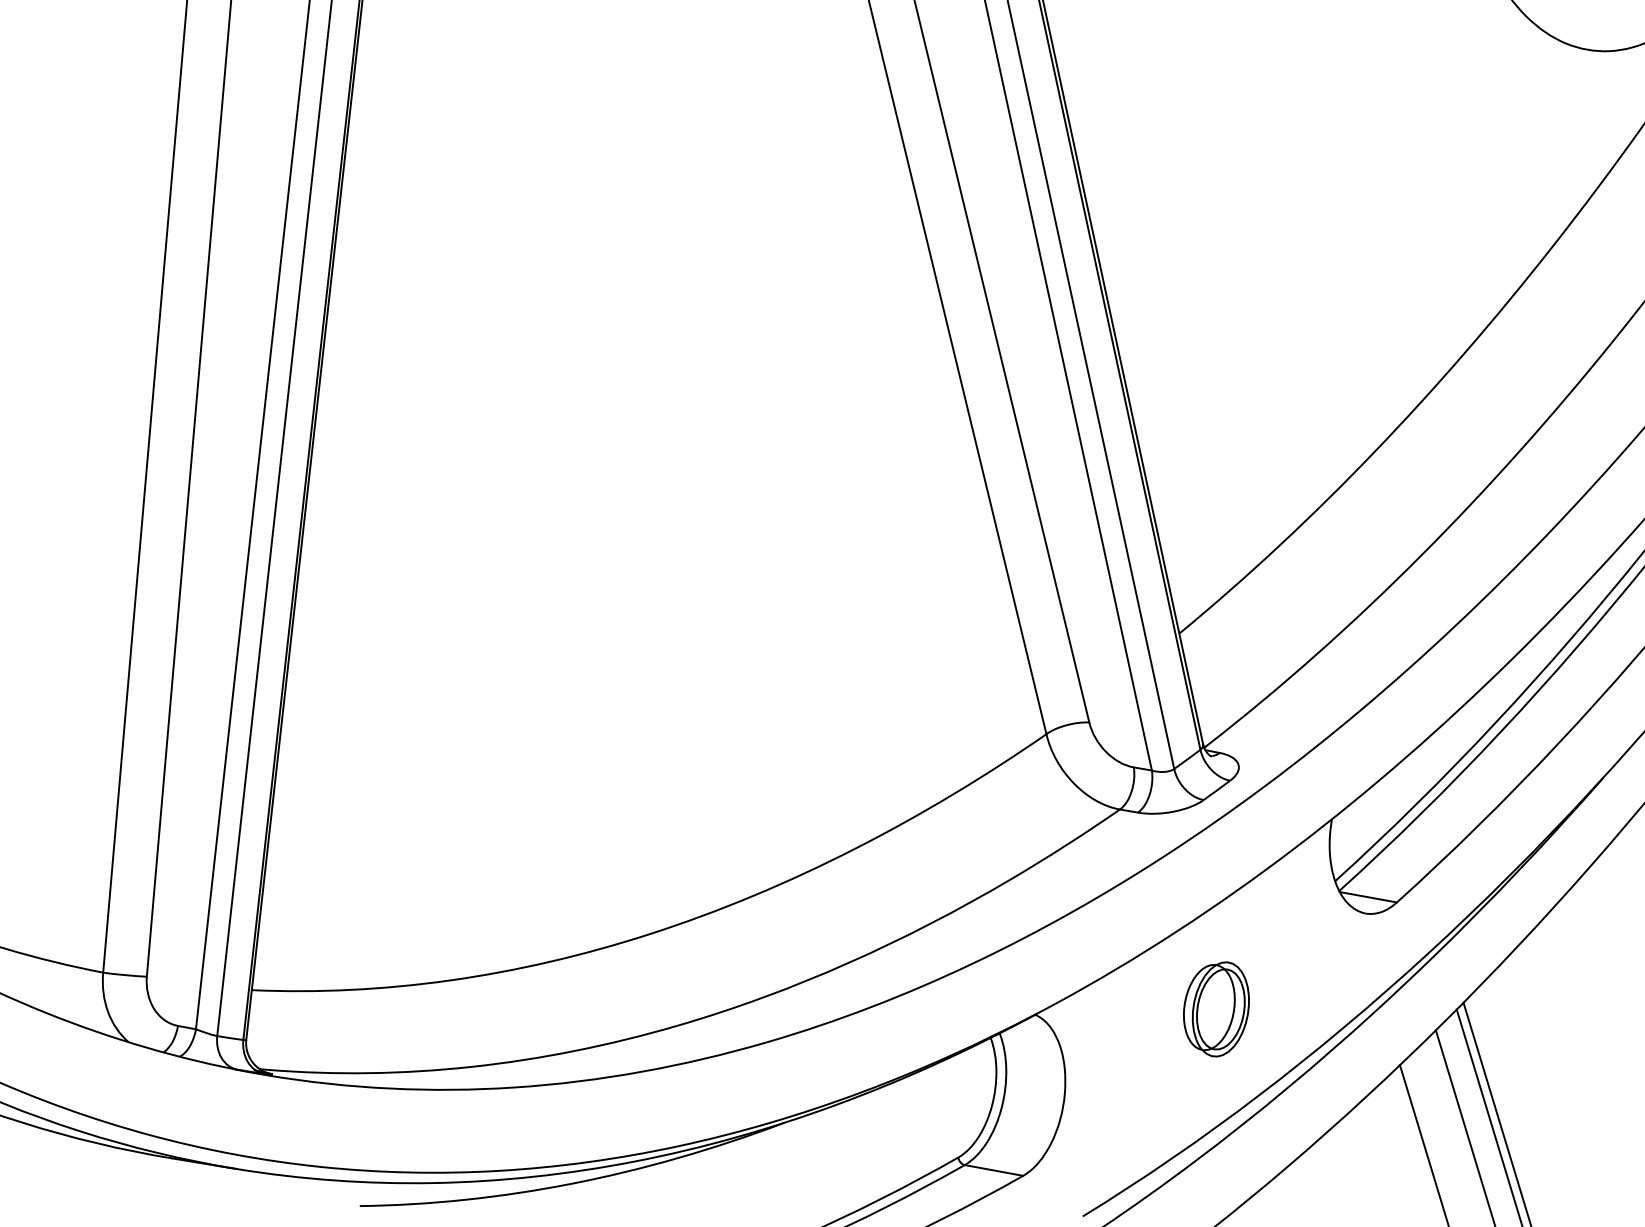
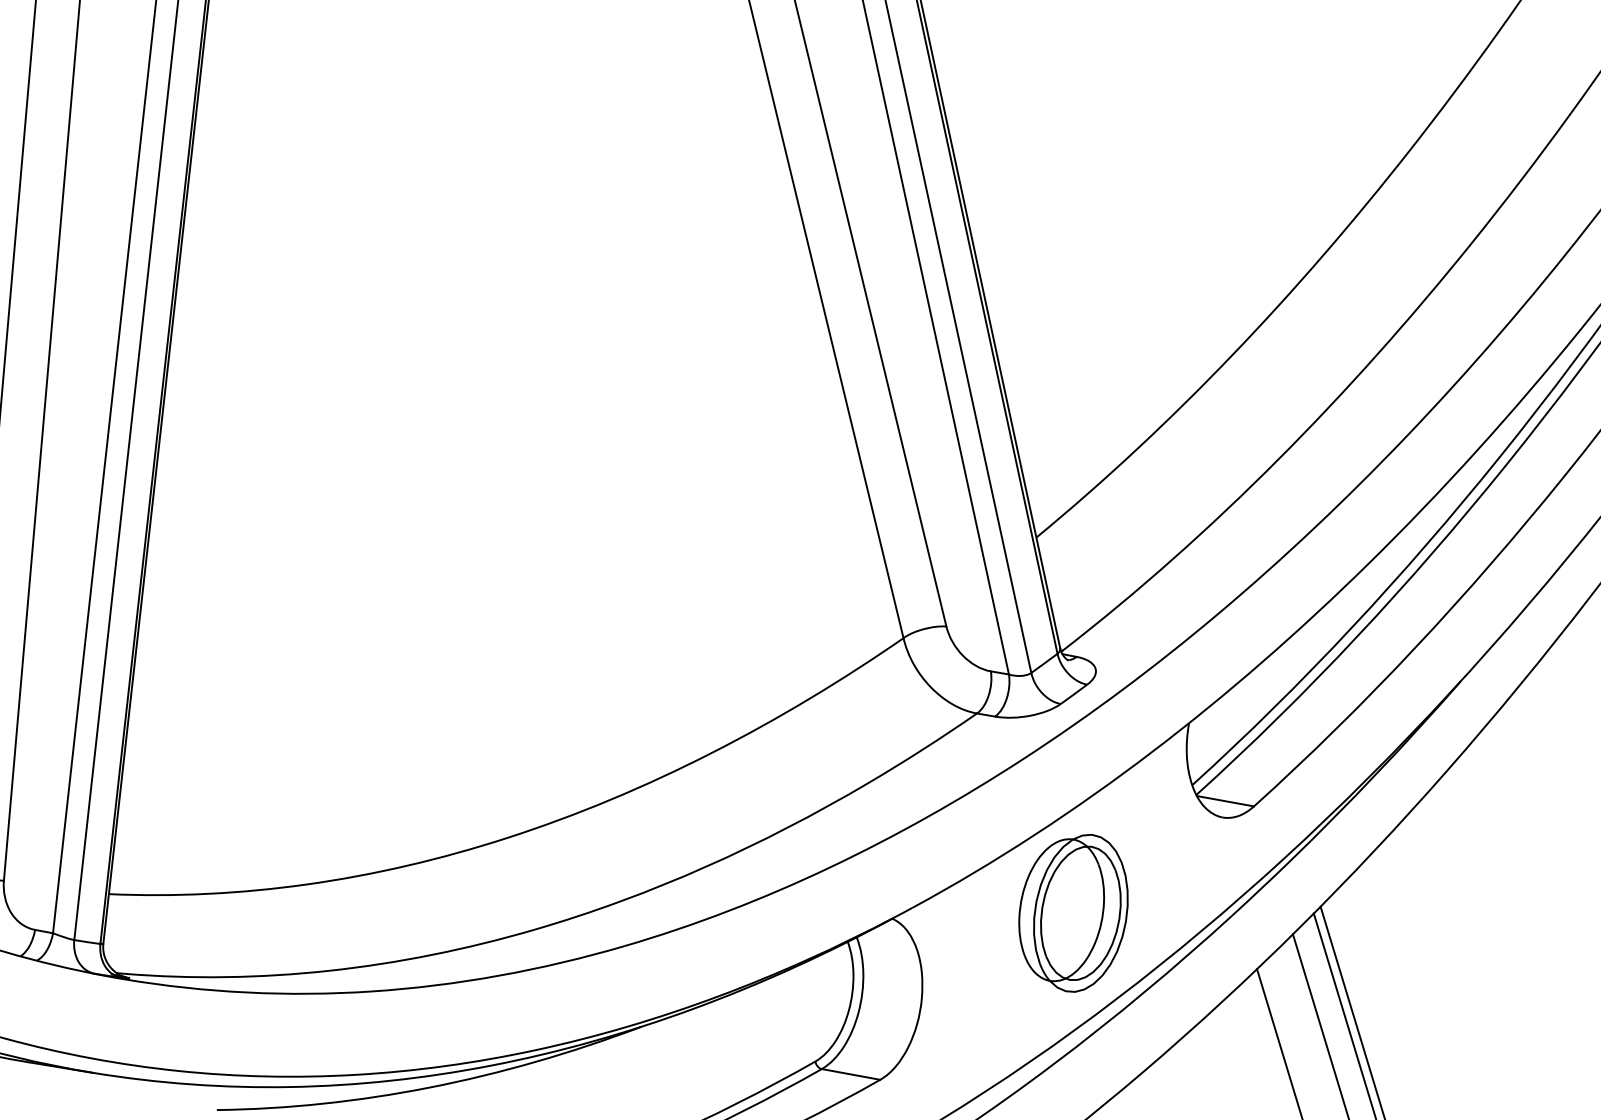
part: (1216, 1009) -> (1073, 913), size x1.67

